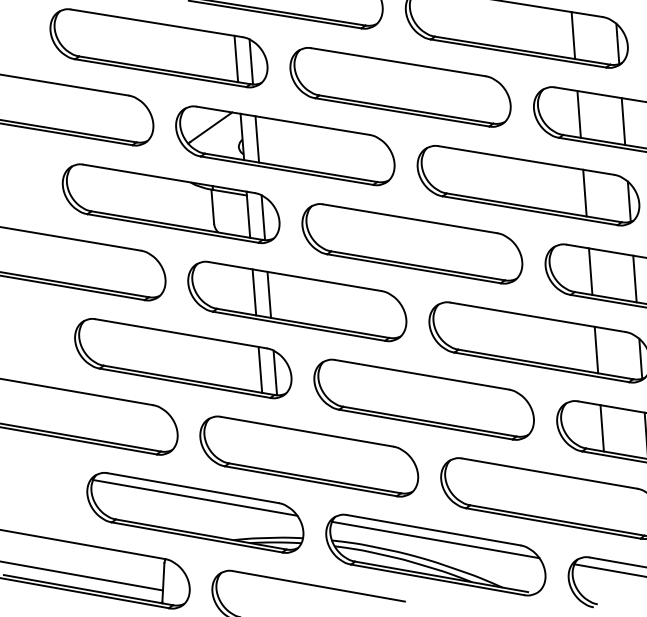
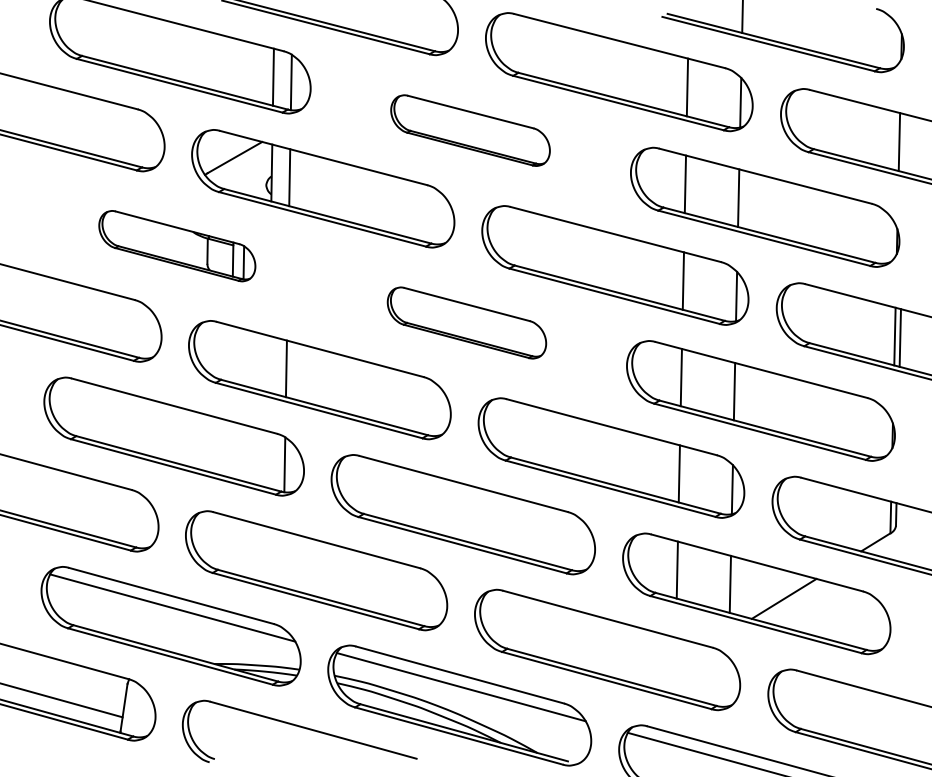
part: (400, 87) -> (470, 130), size x0.6
part: (171, 203) -> (177, 245), size x0.6
part: (411, 243) -> (466, 322), size x0.6
line: (254, 291) -> (268, 363), removed
line: (260, 370) -> (266, 459), removed

